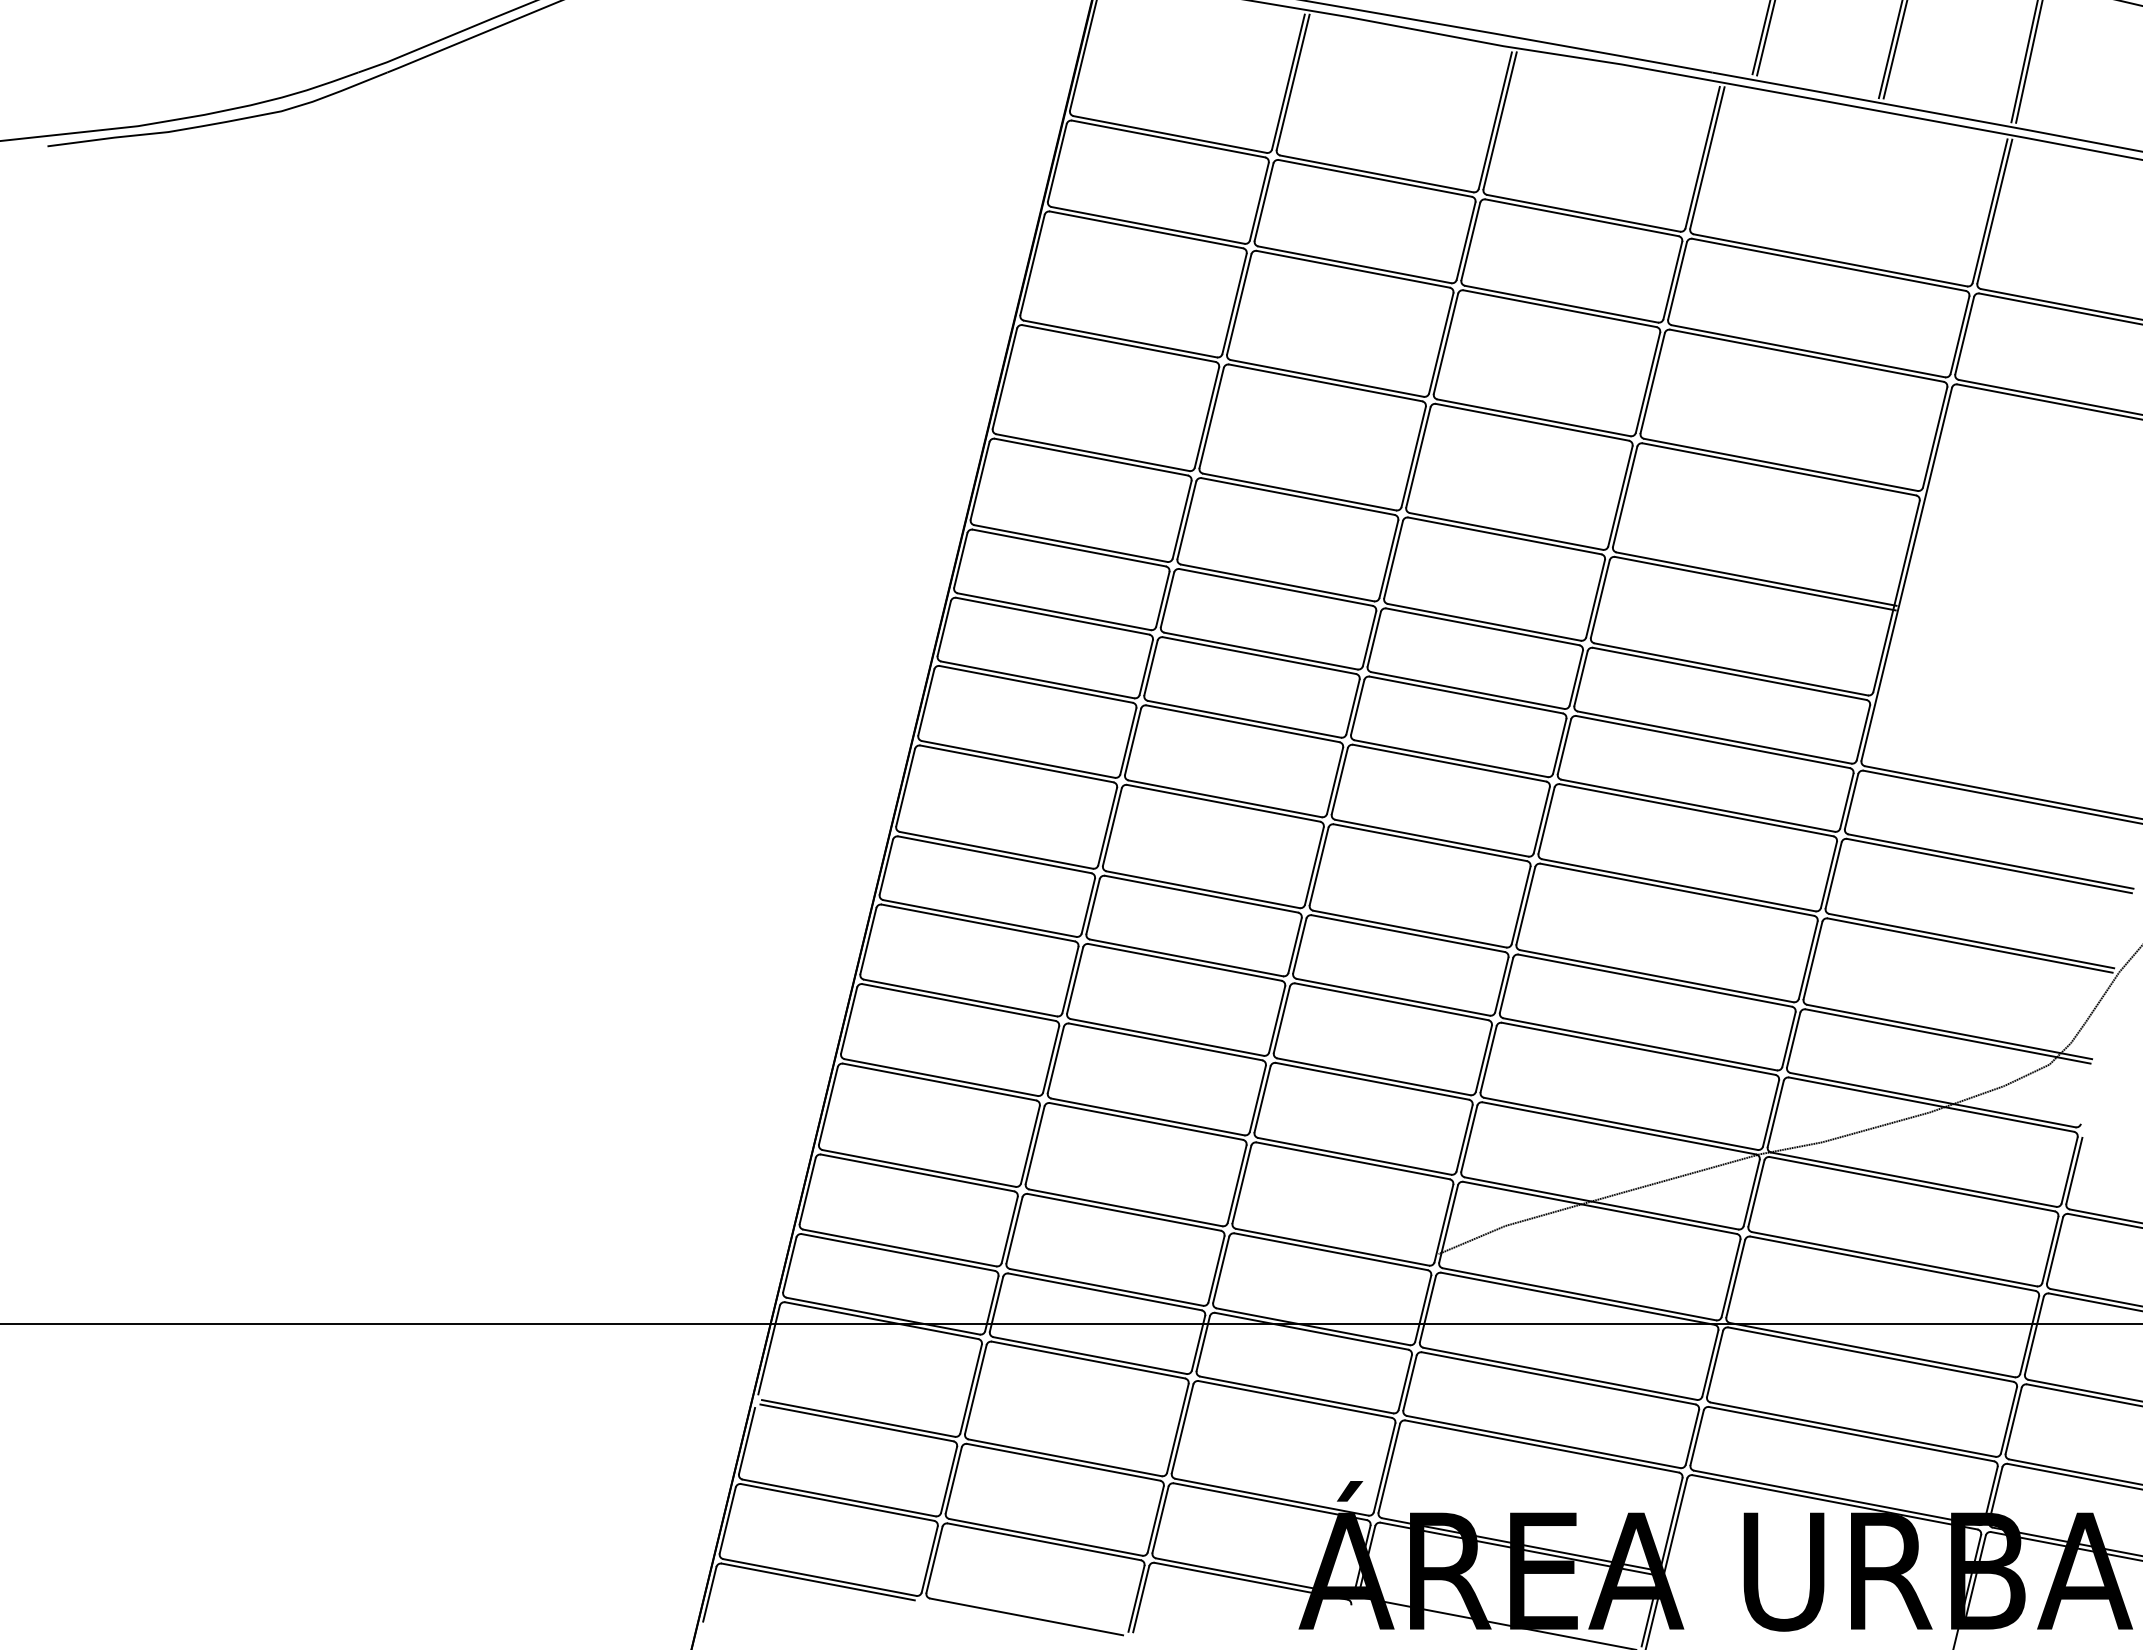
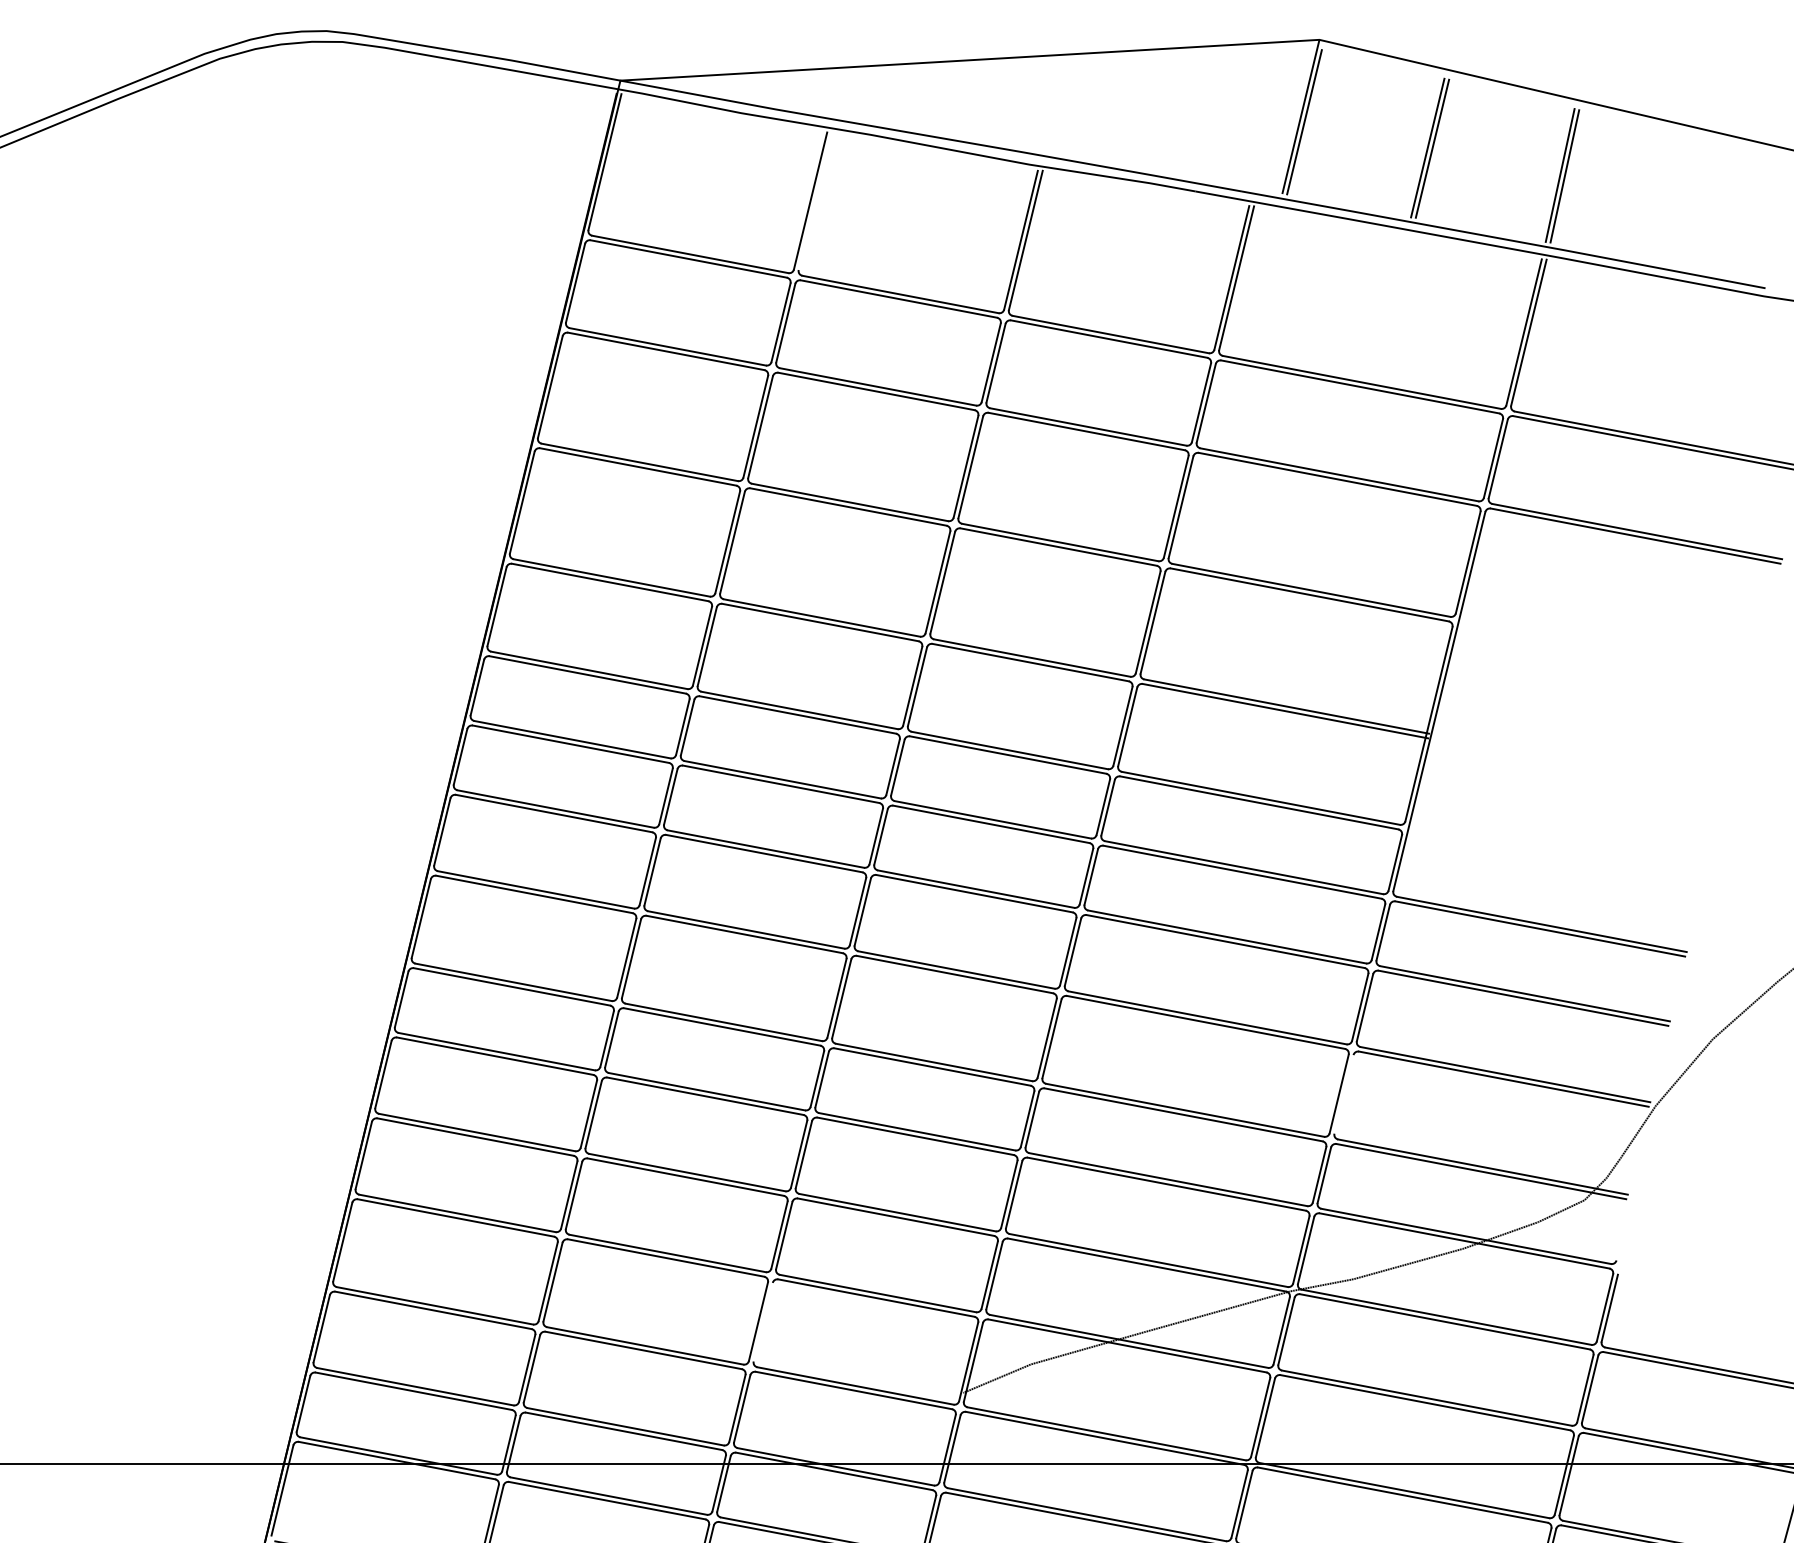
line: (1292, 81) -> (814, 200), removed
line: (1812, 960) -> (1343, 1094), removed
line: (1241, 1184) -> (762, 1322), removed

